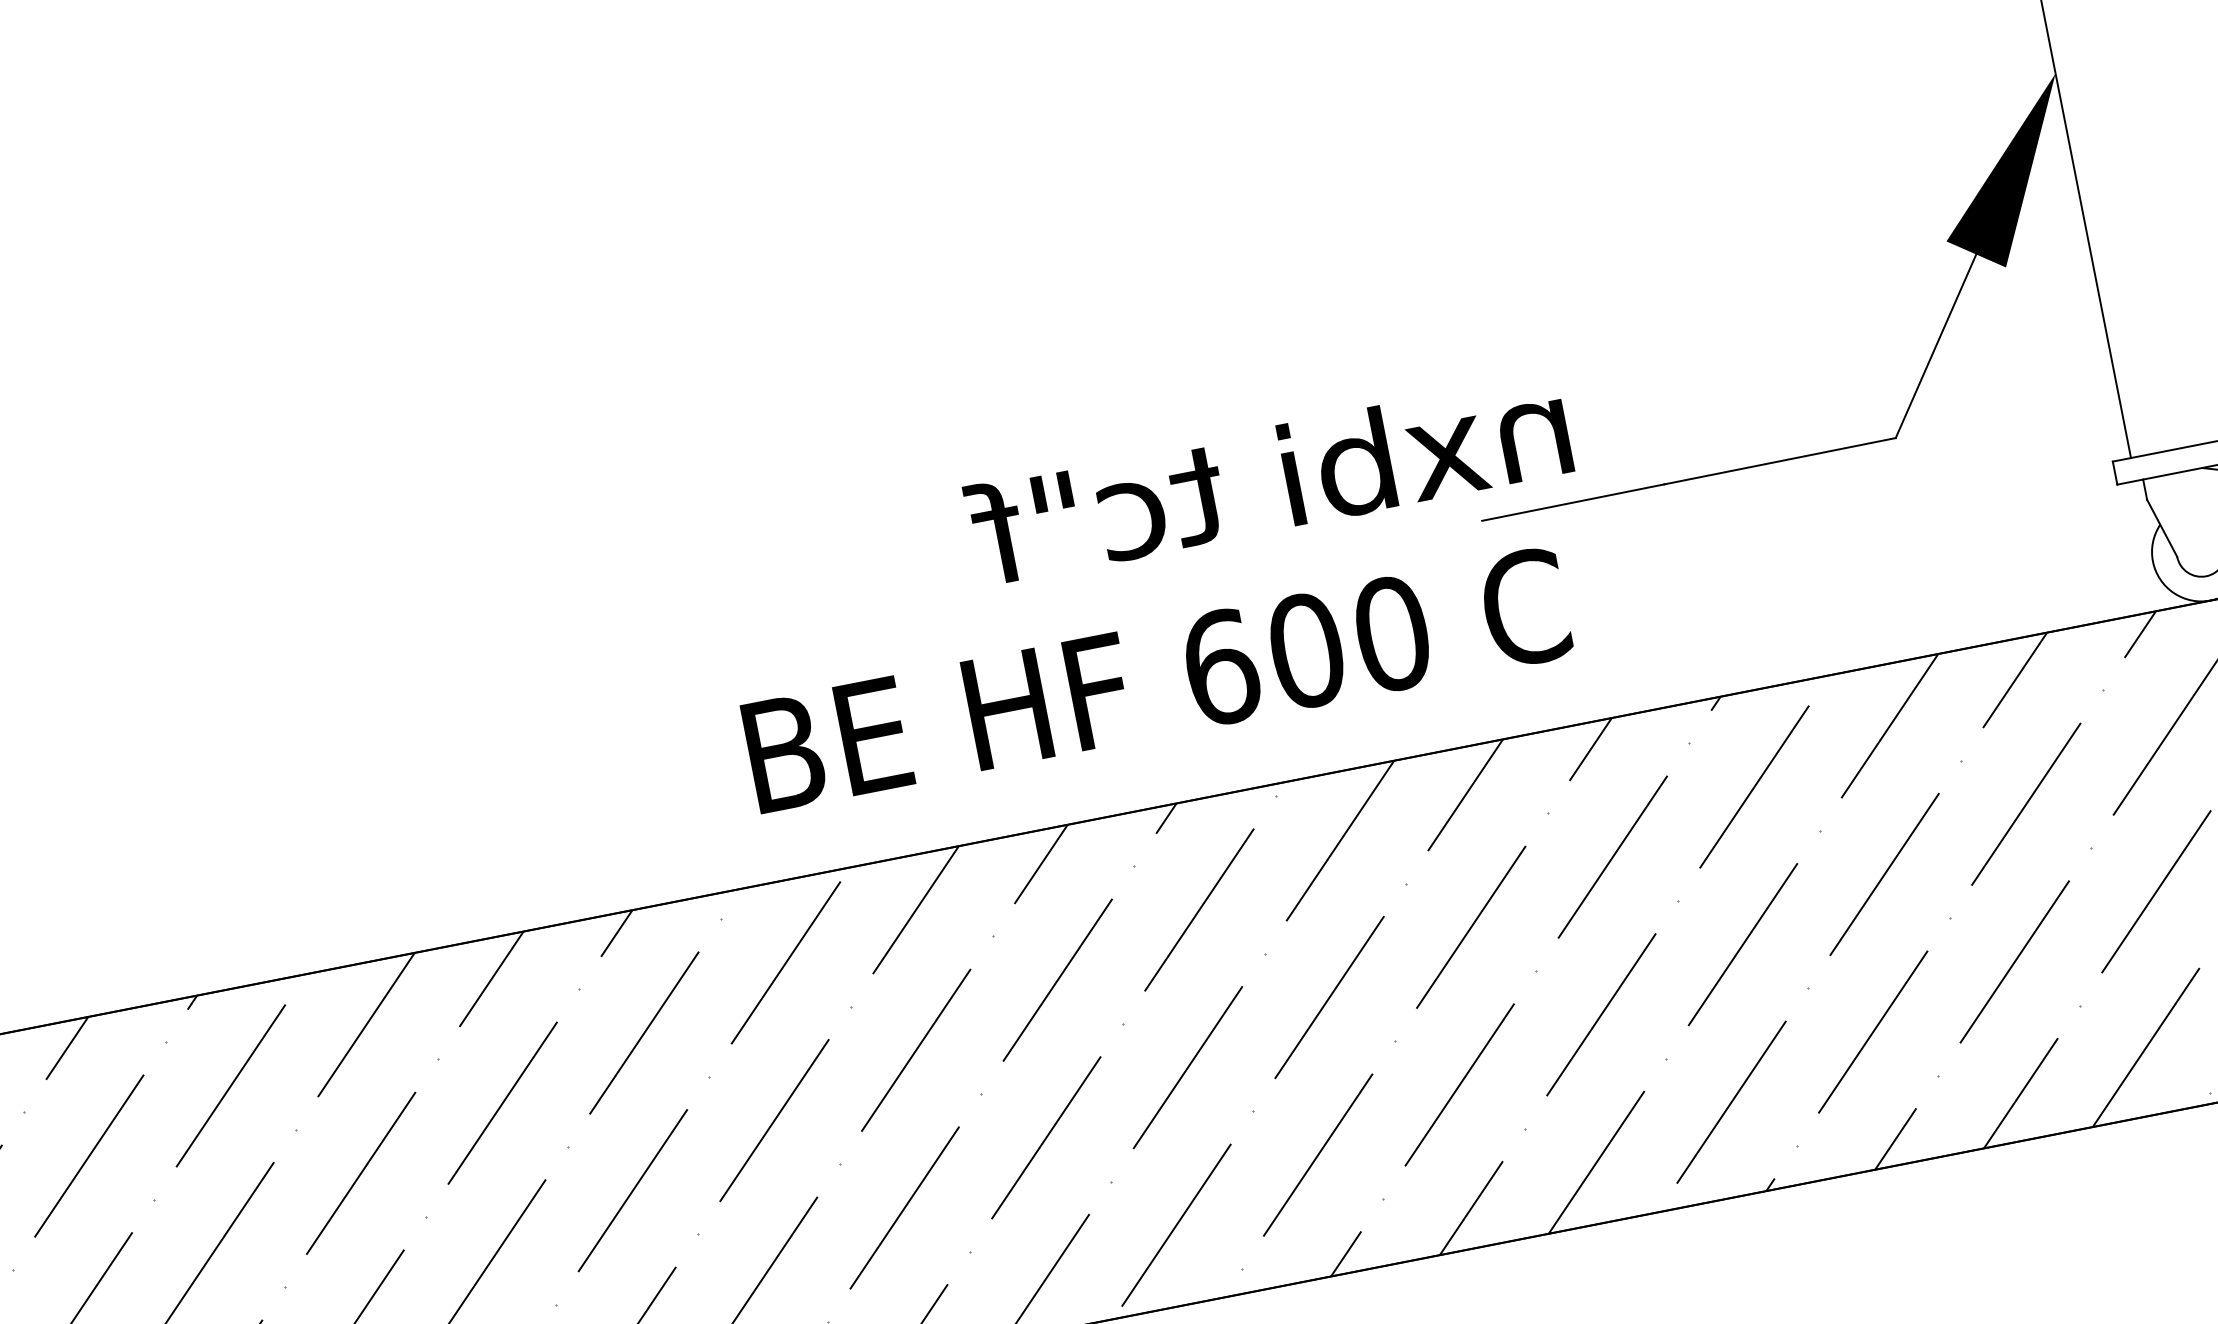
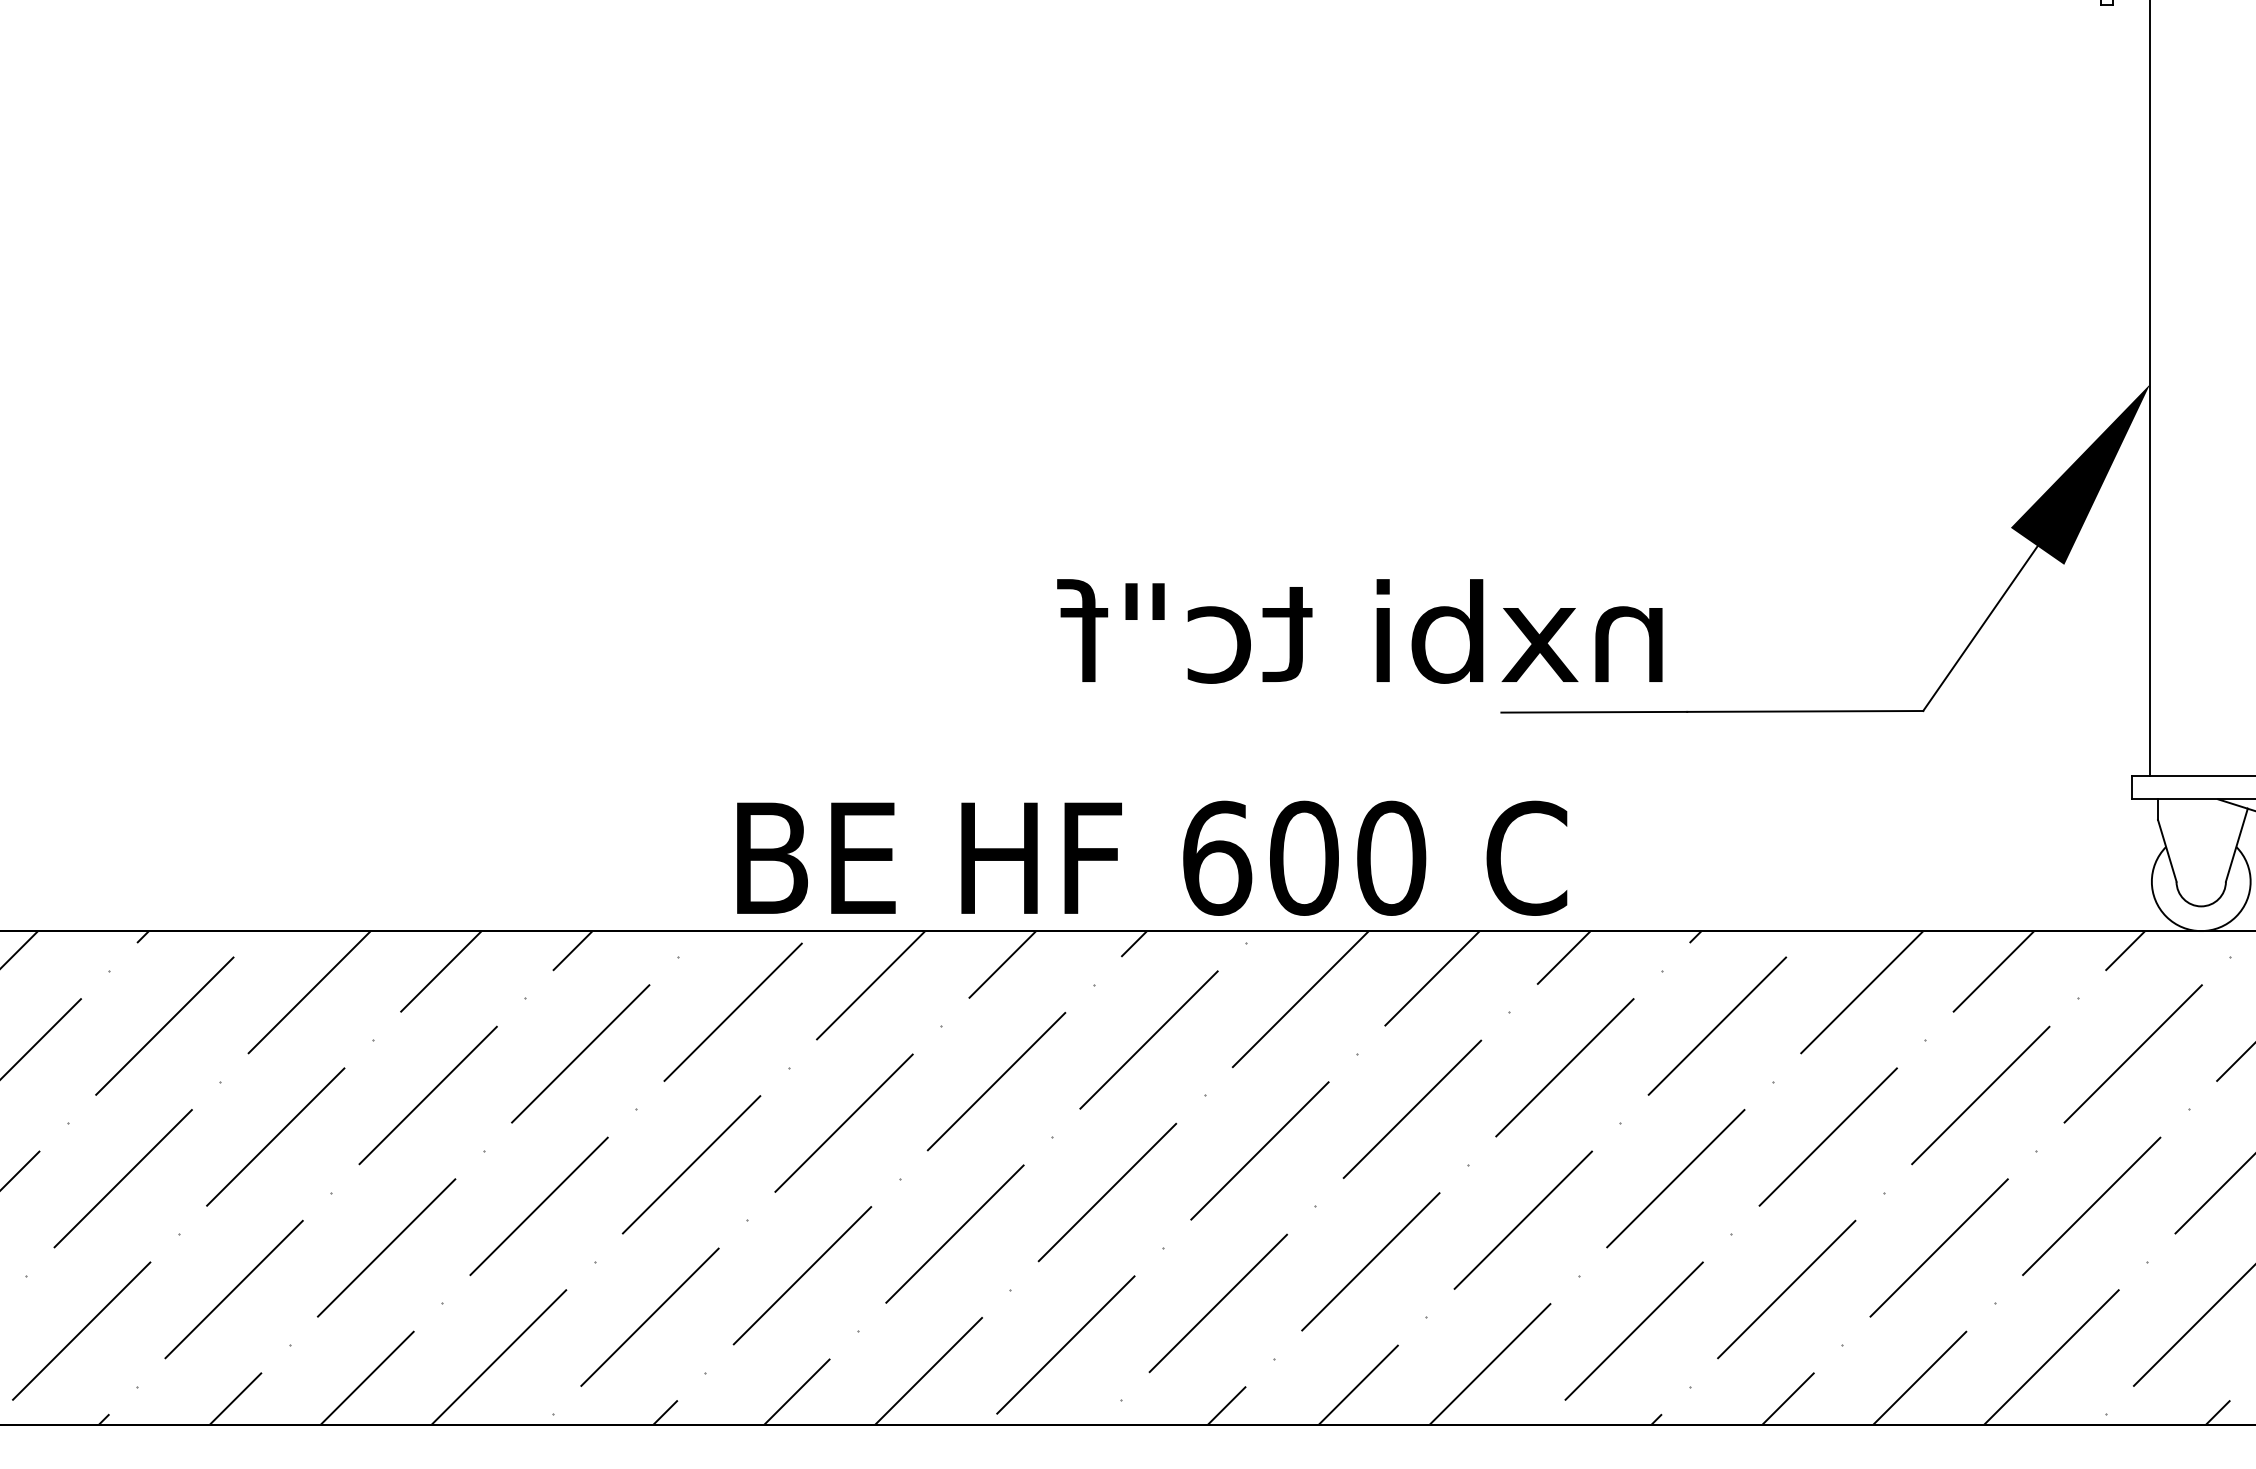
text: (1268, 480) -> (1359, 631), moved
text: (1157, 679) -> (1152, 857), moved

